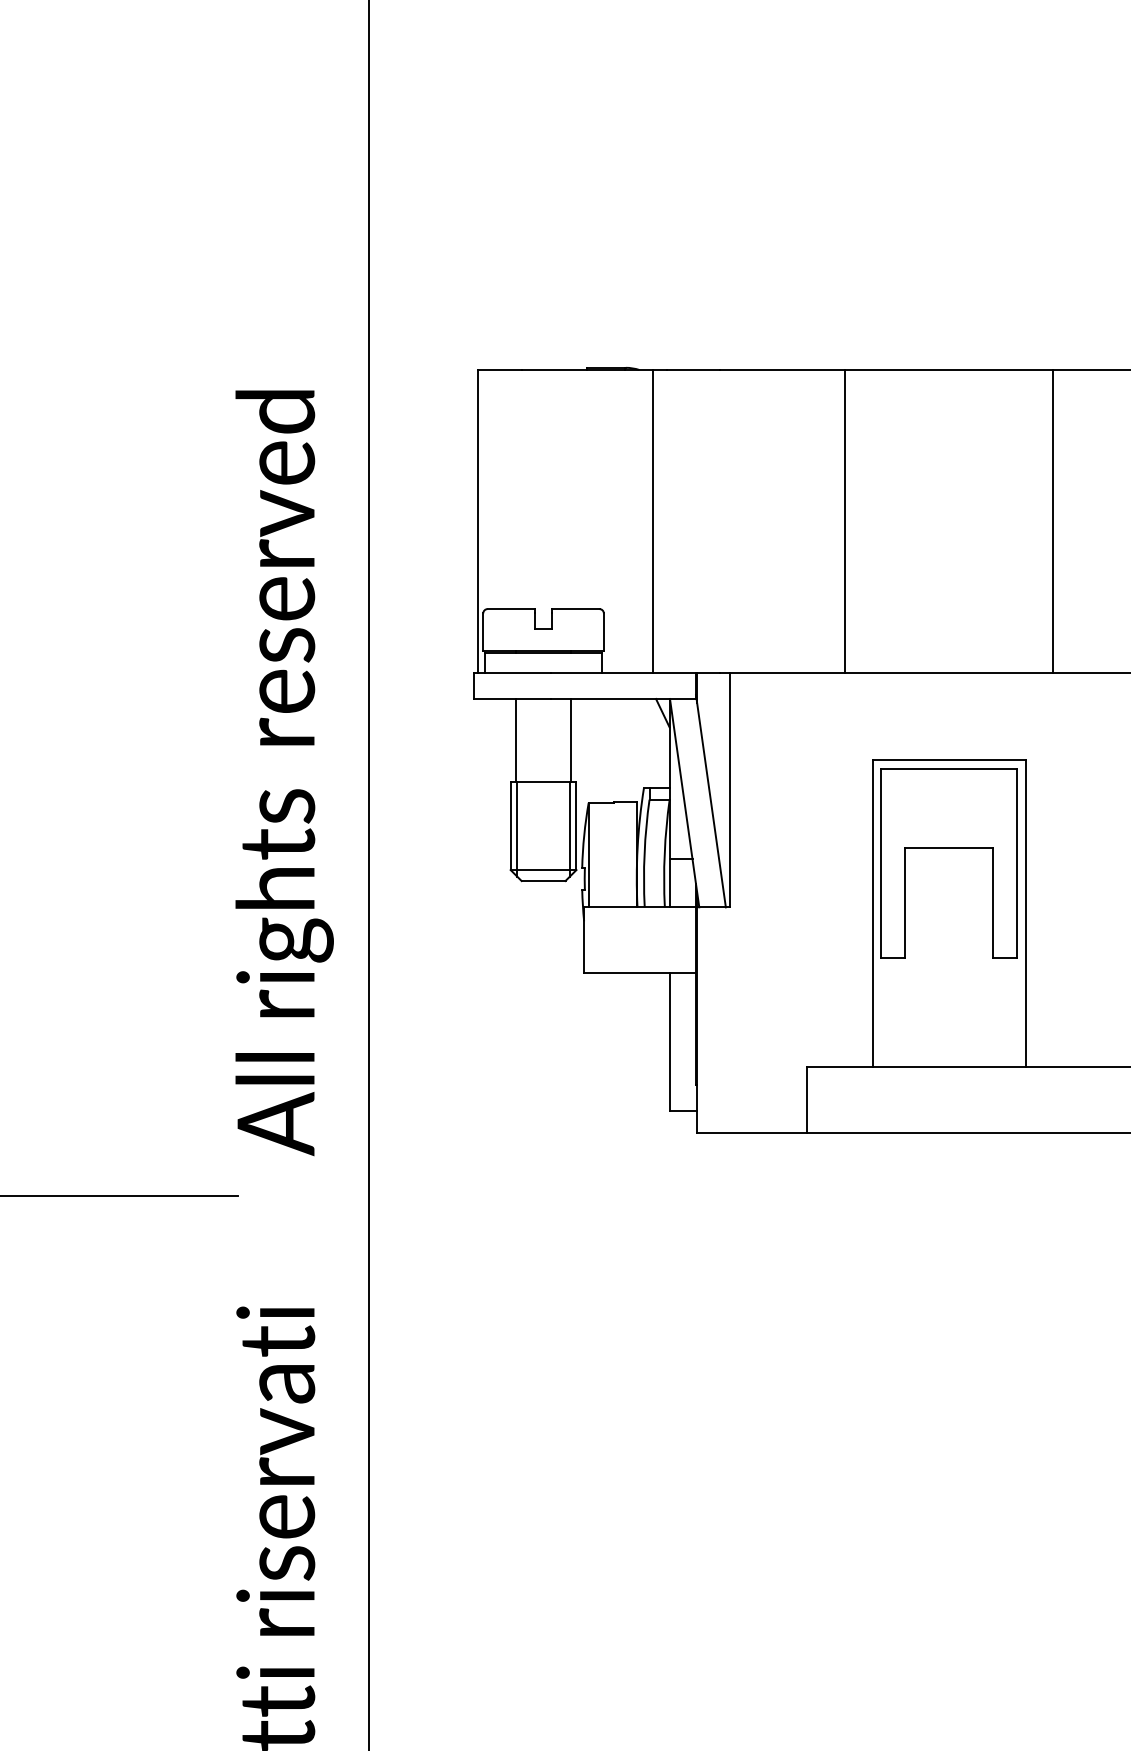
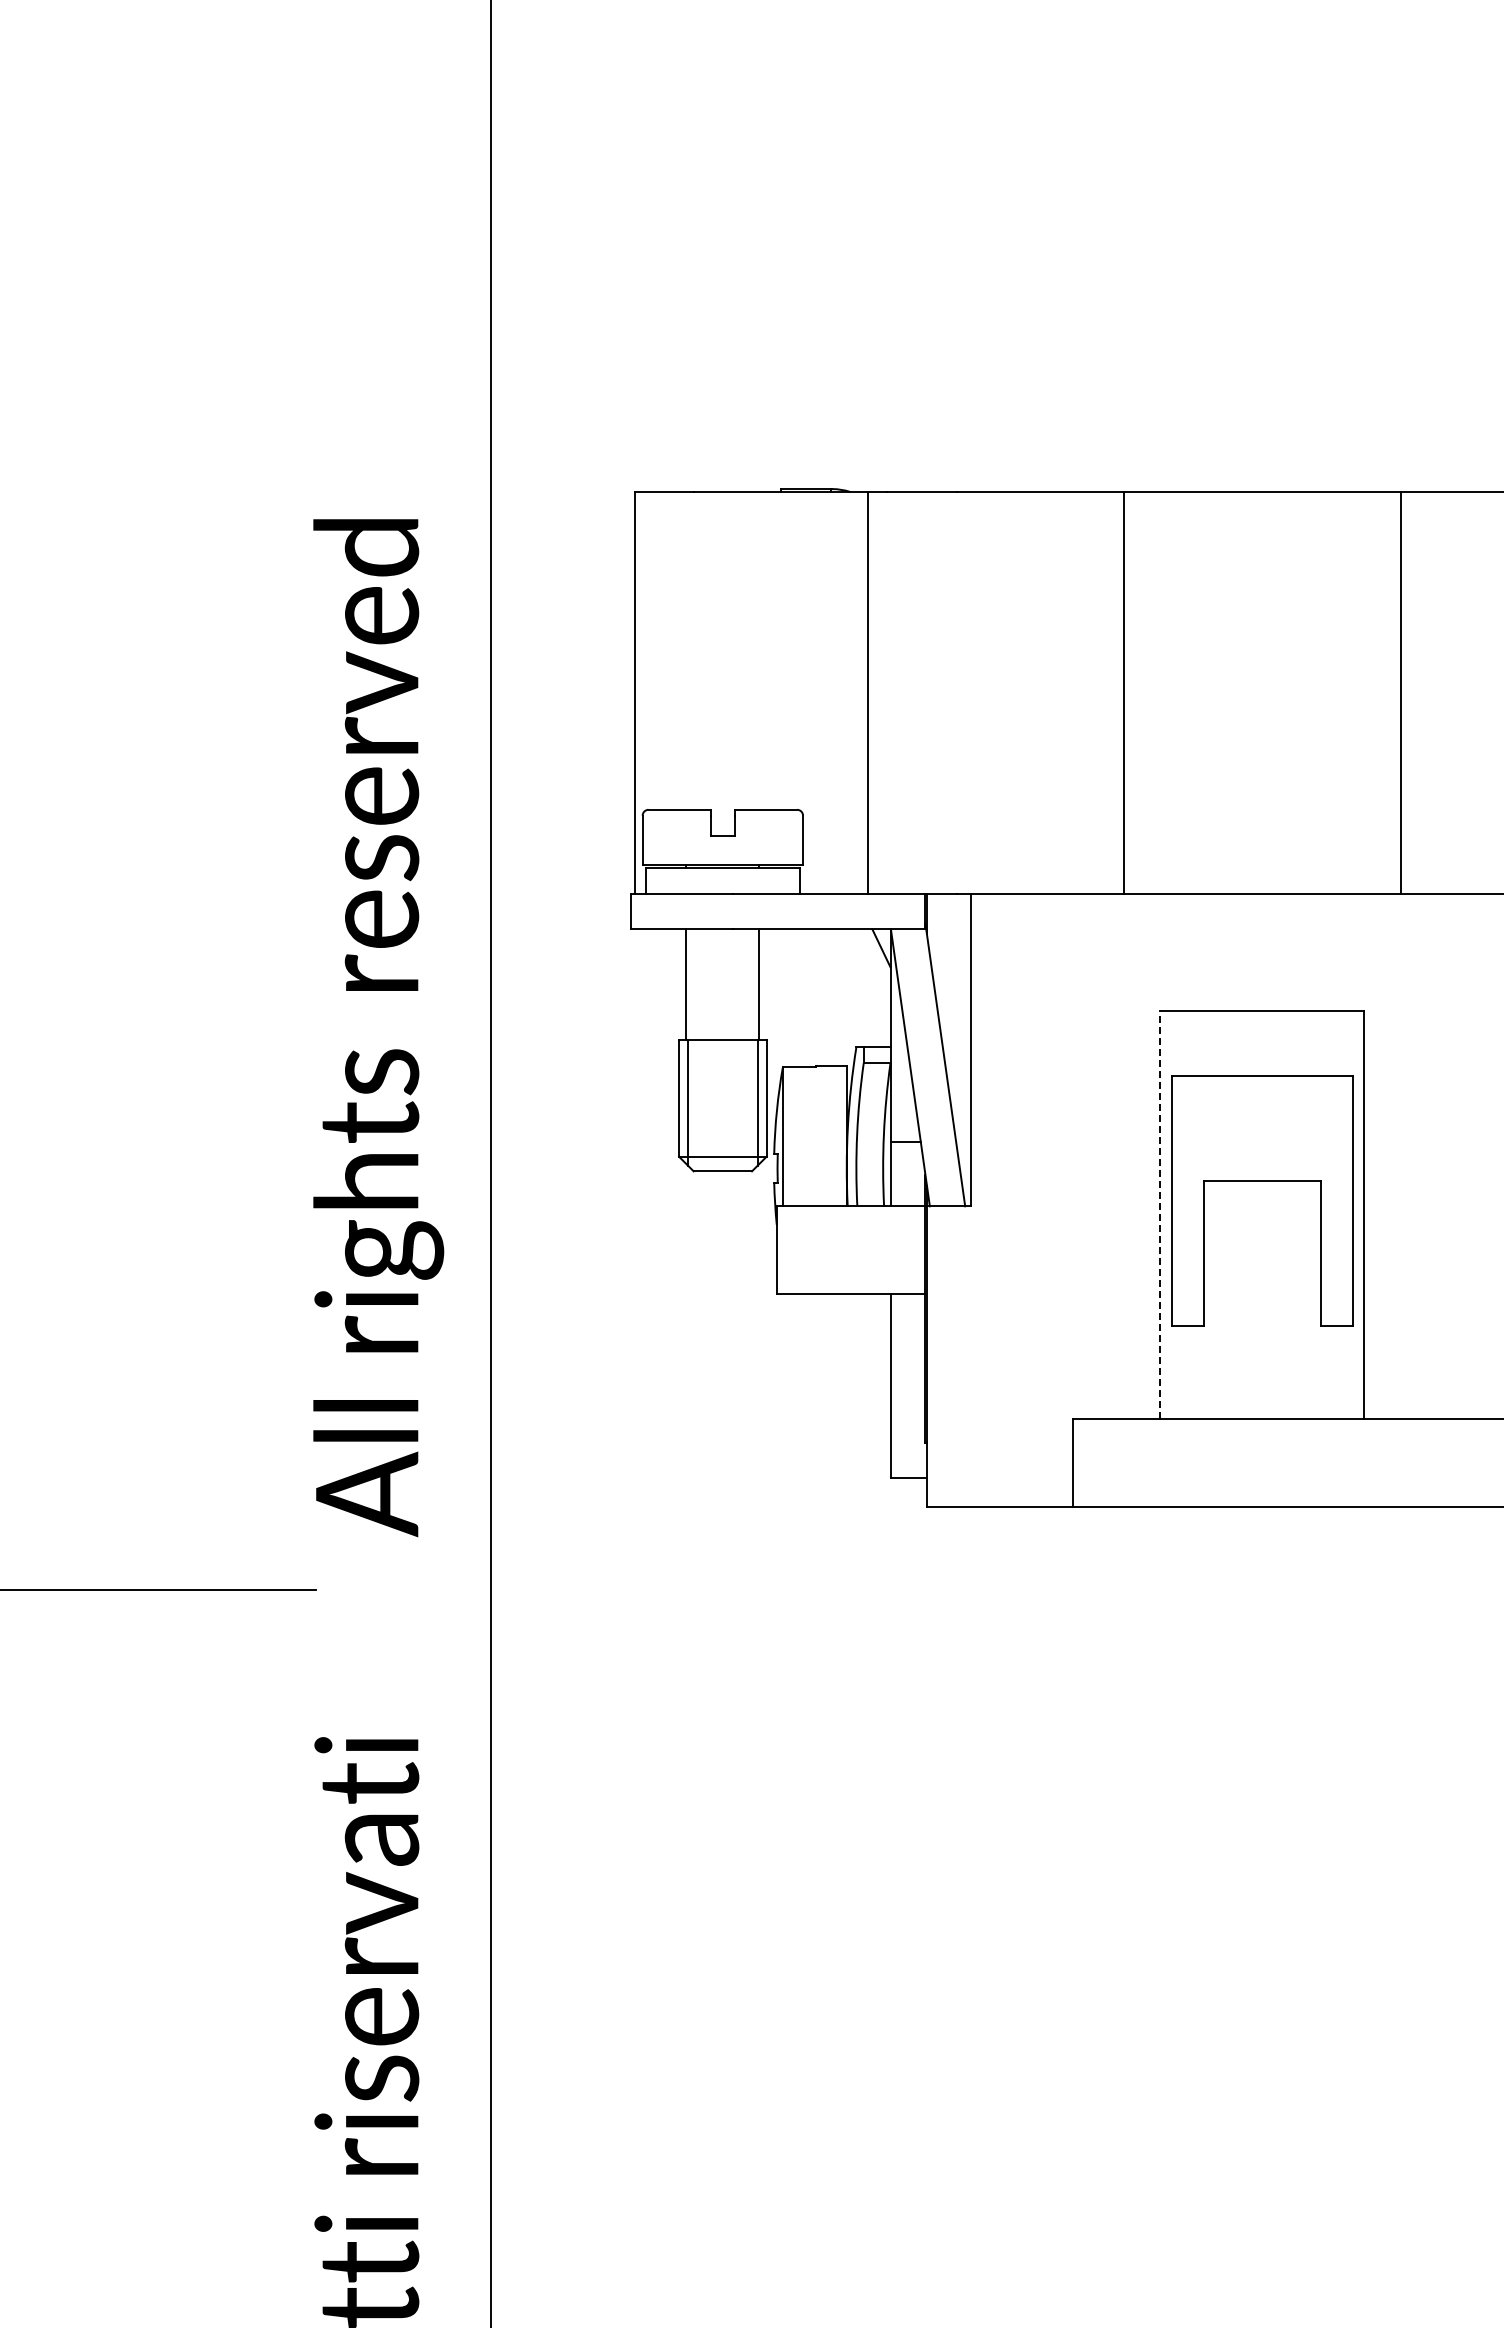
part: (949, 848) -> (1262, 1181), moved
line: (872, 913) -> (1160, 1214), solid -> dashed

